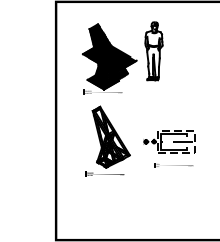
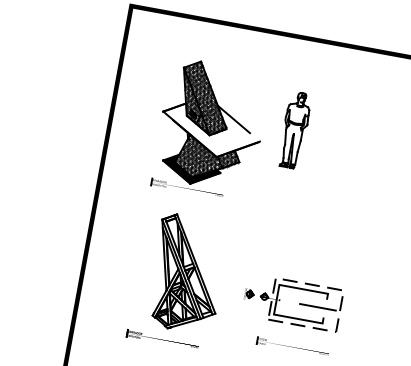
part: (153, 51) -> (294, 130), size x0.7
fill: (109, 58) -> (210, 128), removed

